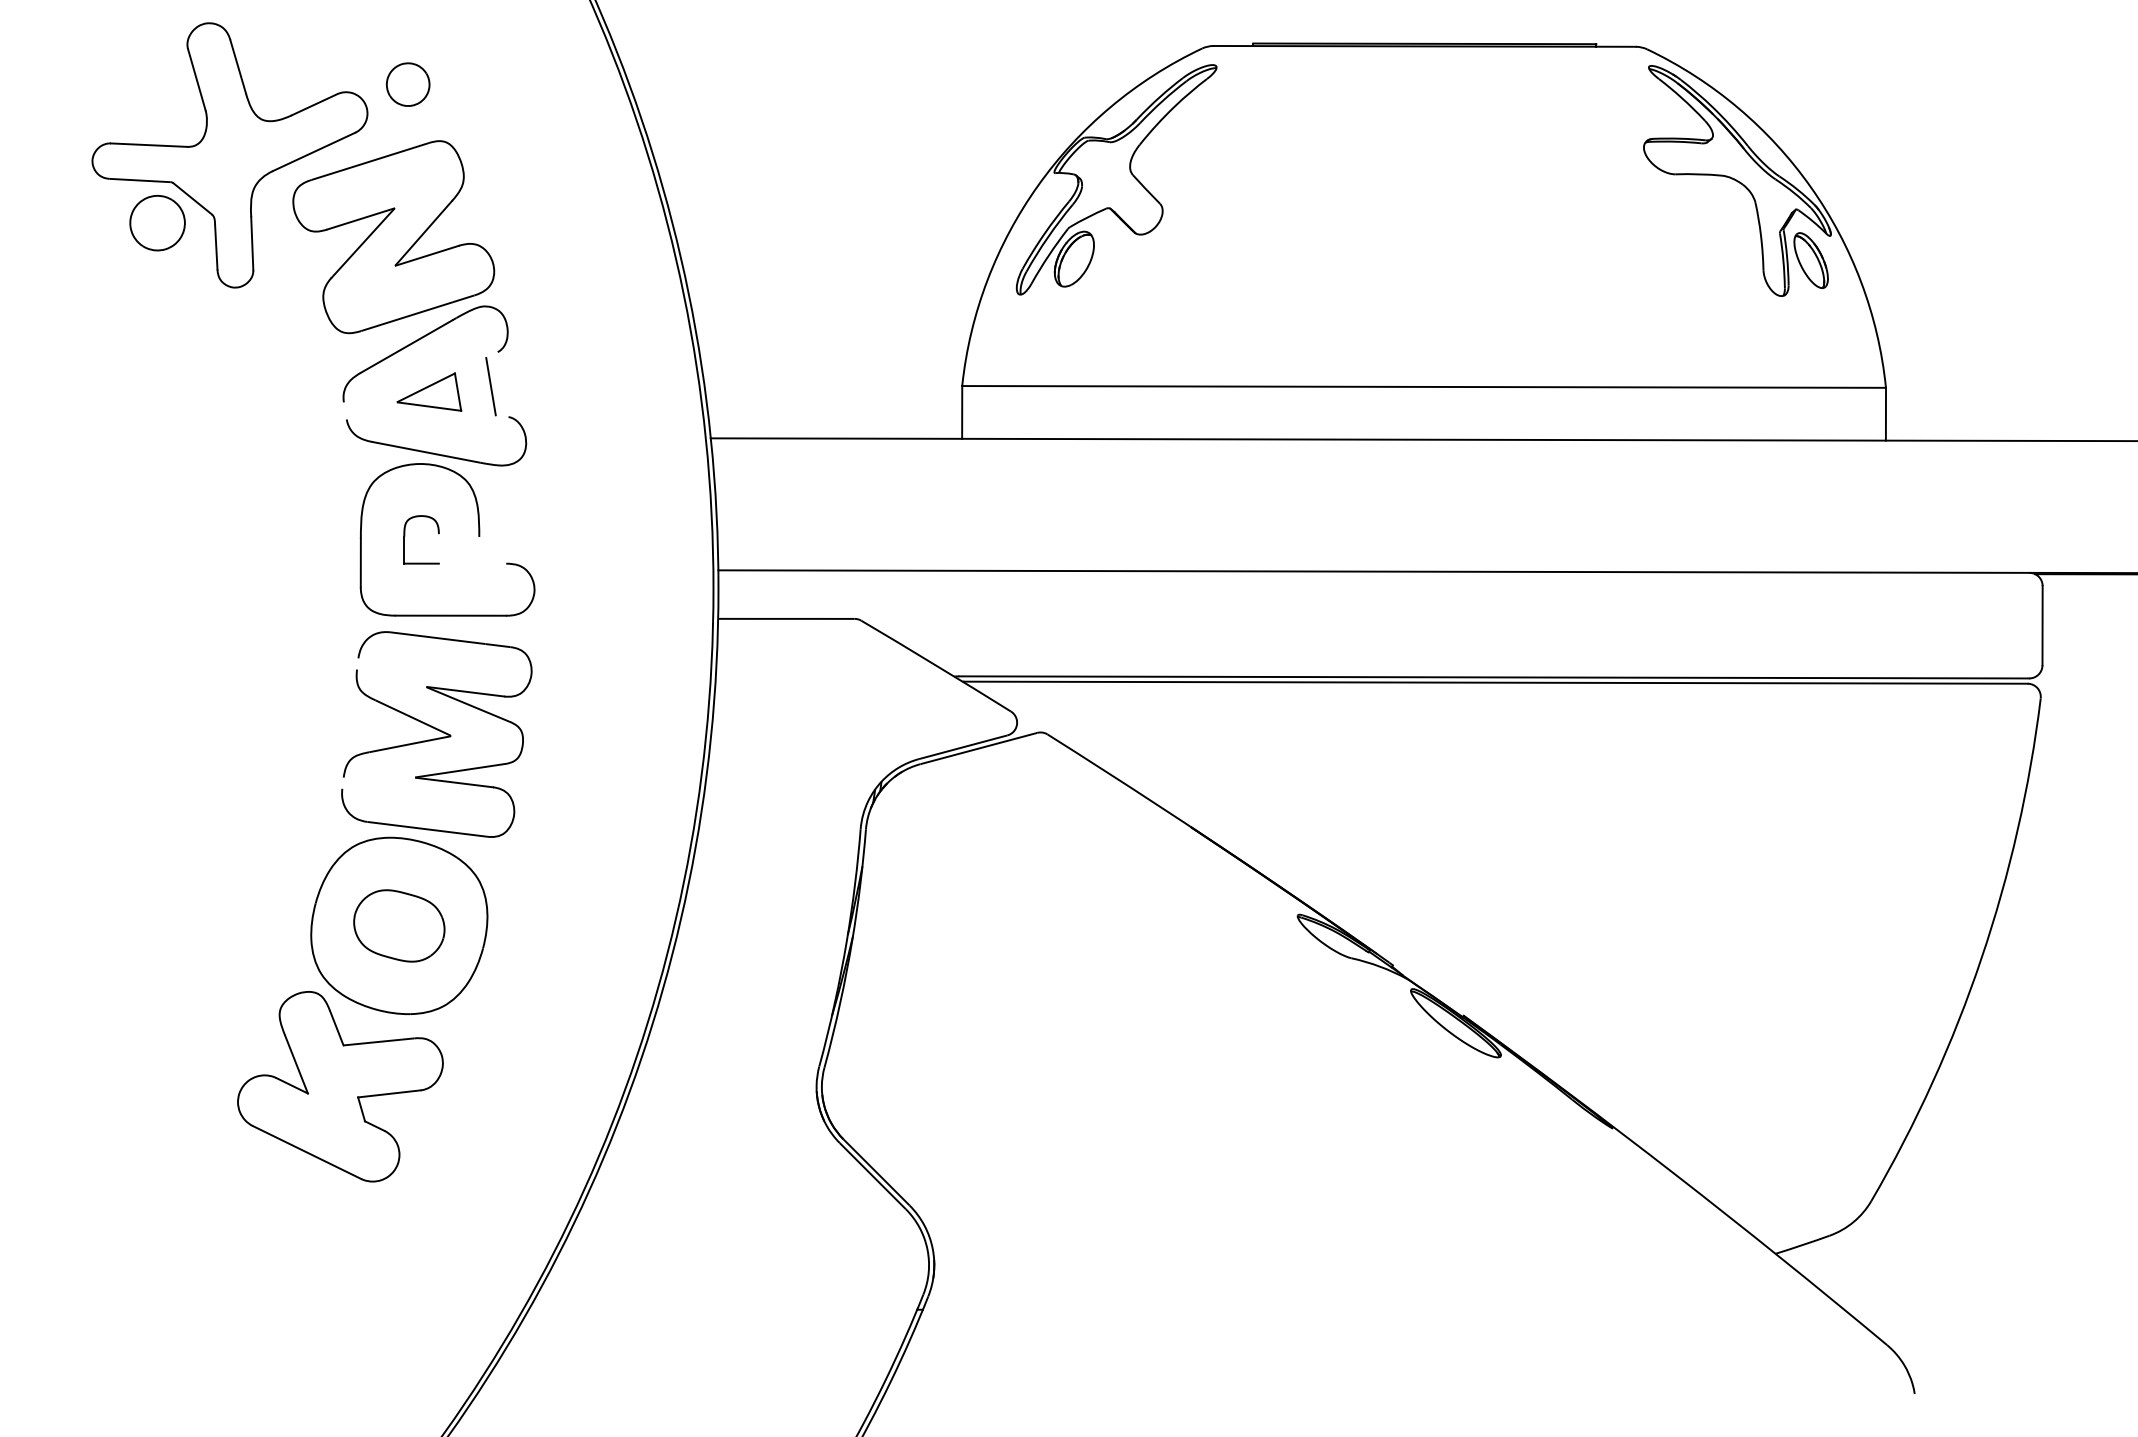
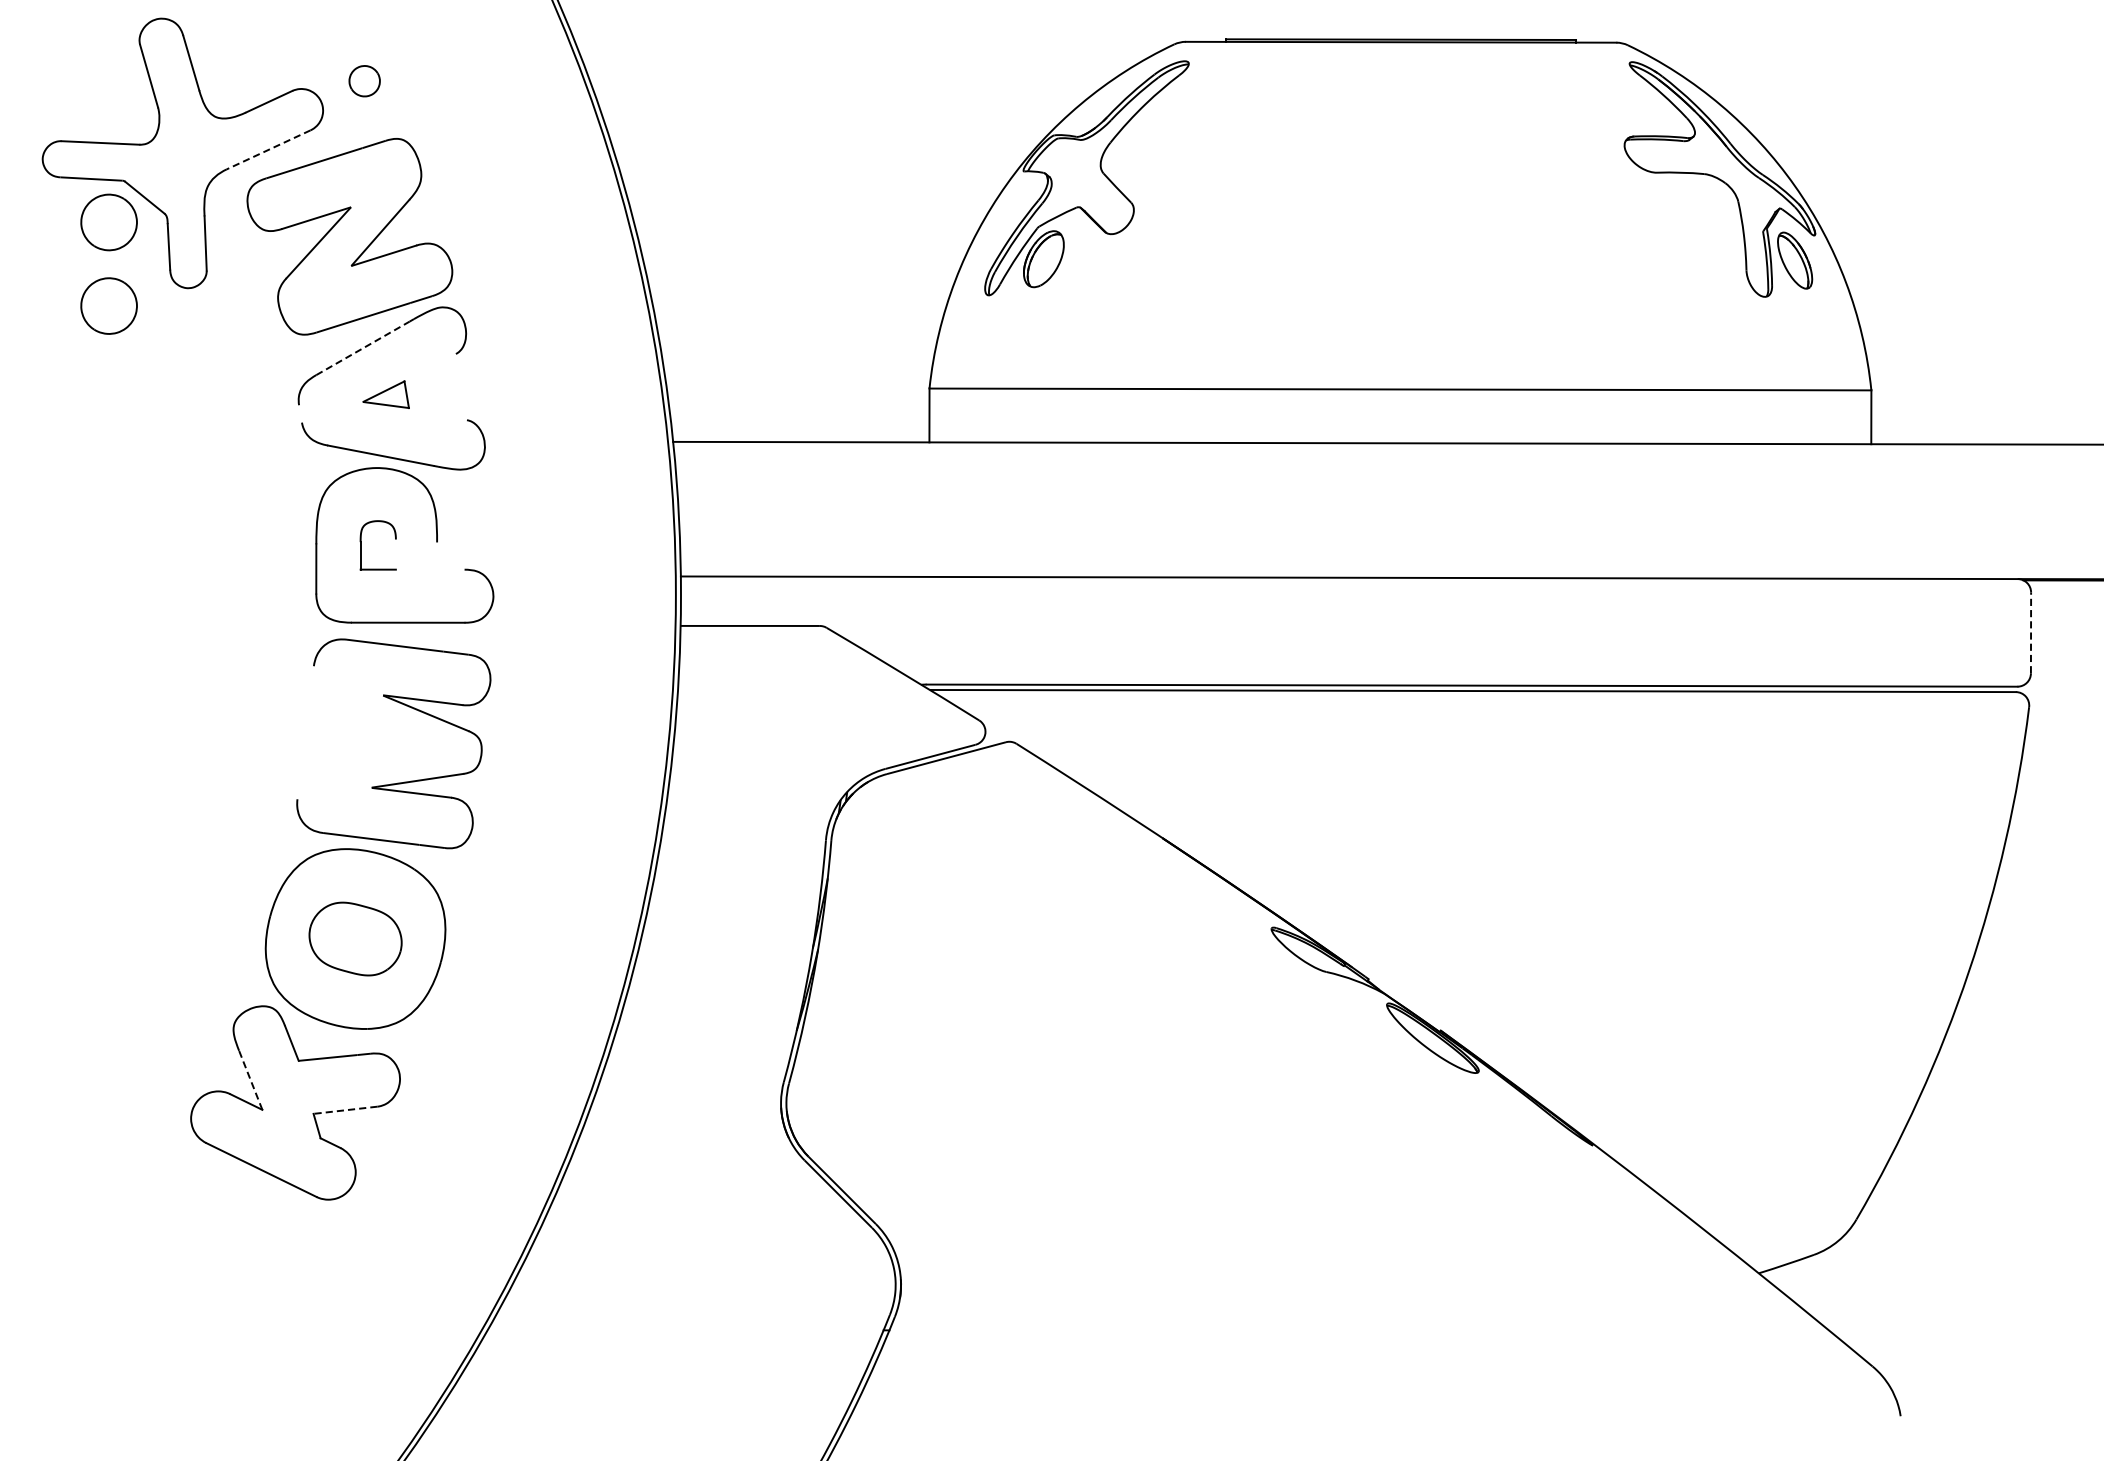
part: (408, 84) -> (364, 81), size x0.7
line: (313, 152) -> (268, 150), solid -> dashed
part: (157, 304) -> (109, 305), added
line: (406, 346) -> (362, 348), solid -> dashed
line: (490, 386) -> (448, 389), removed
part: (429, 391) -> (386, 394), size x0.7
line: (2042, 625) -> (2030, 632), solid -> dashed
part: (400, 713) -> (356, 722), removed
line: (296, 1064) -> (250, 1080), solid -> dashed
line: (388, 1093) -> (344, 1109), solid -> dashed

